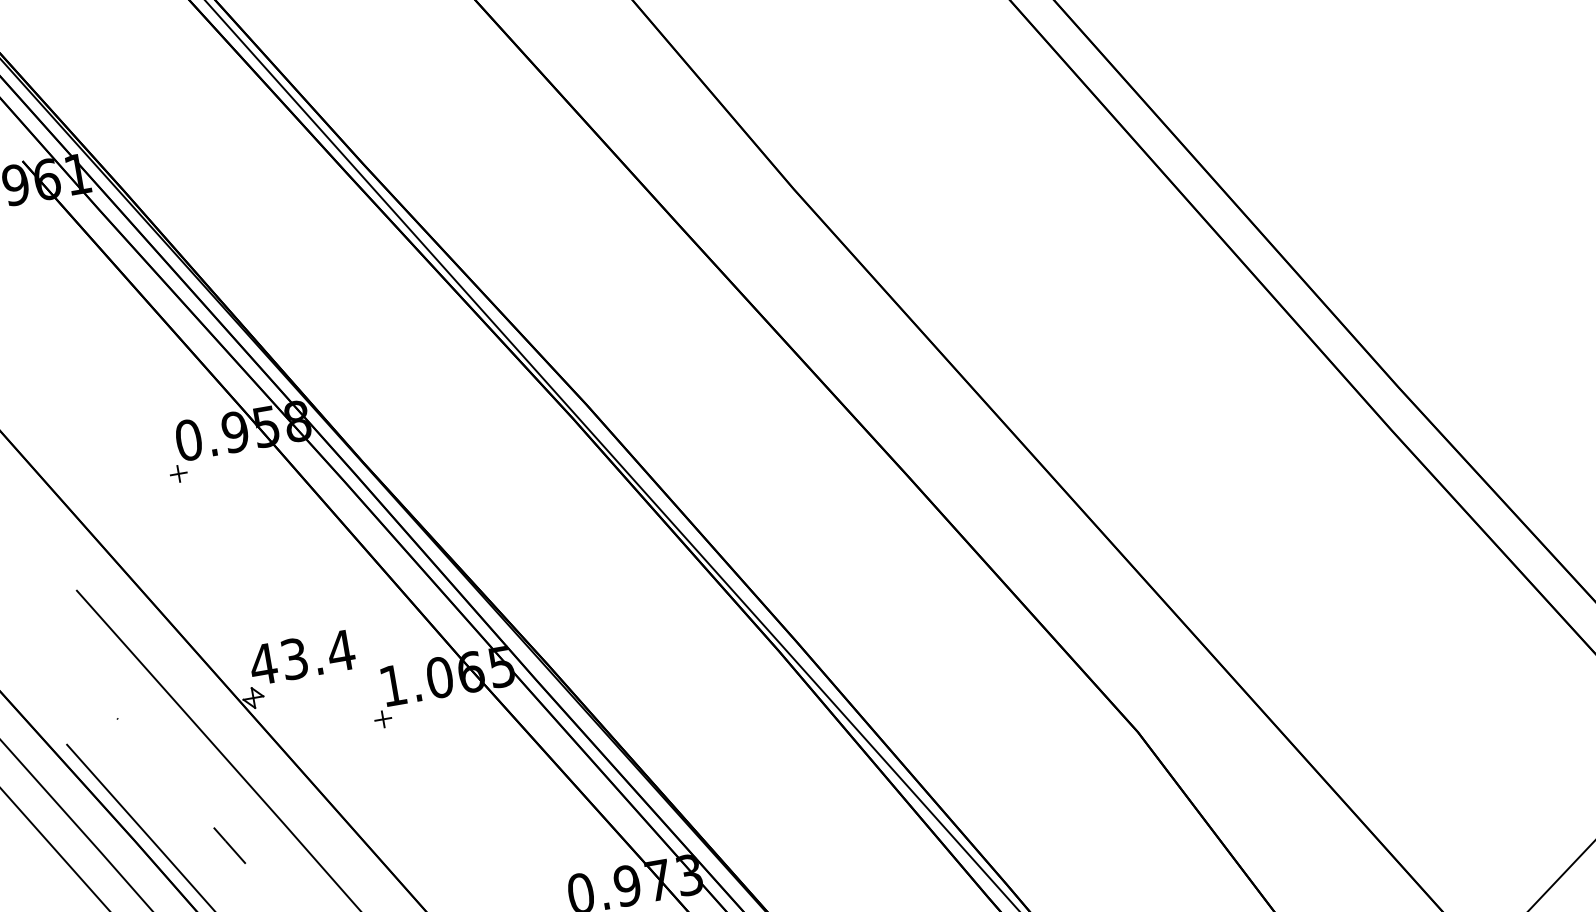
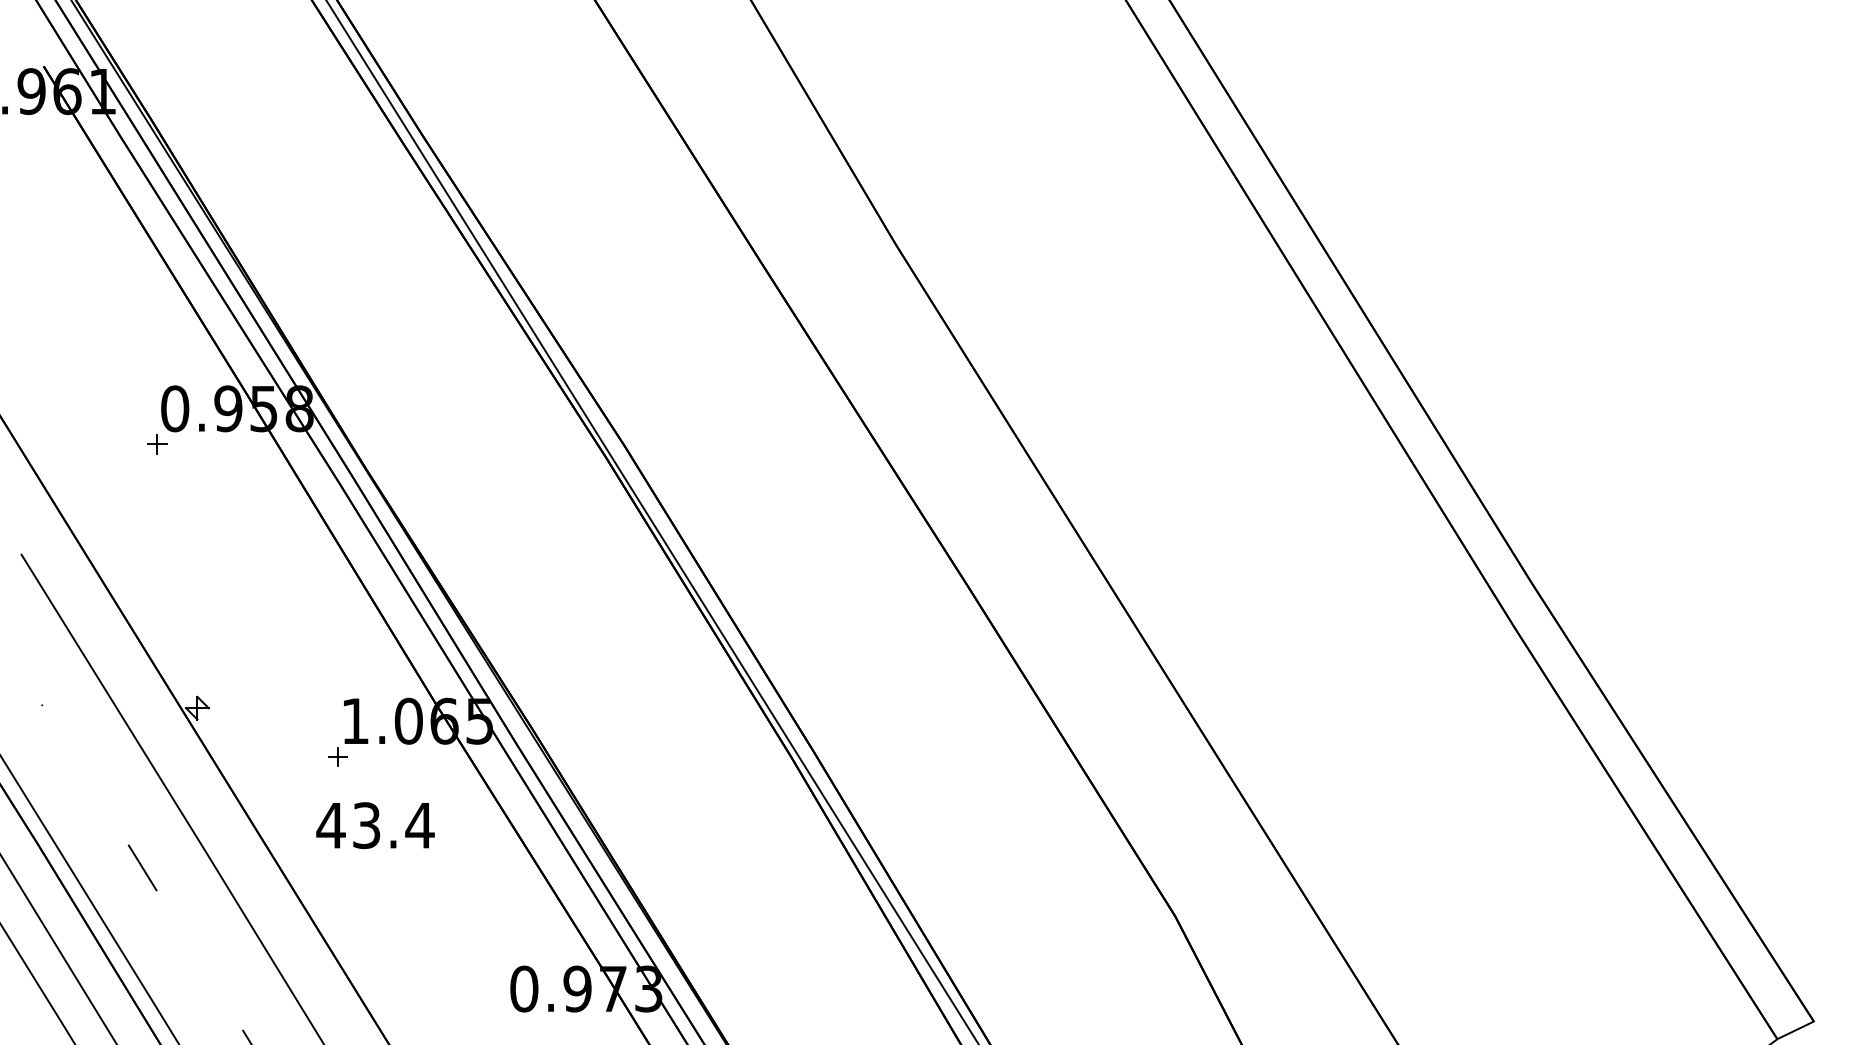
text: (302, 657) -> (375, 825), moved

